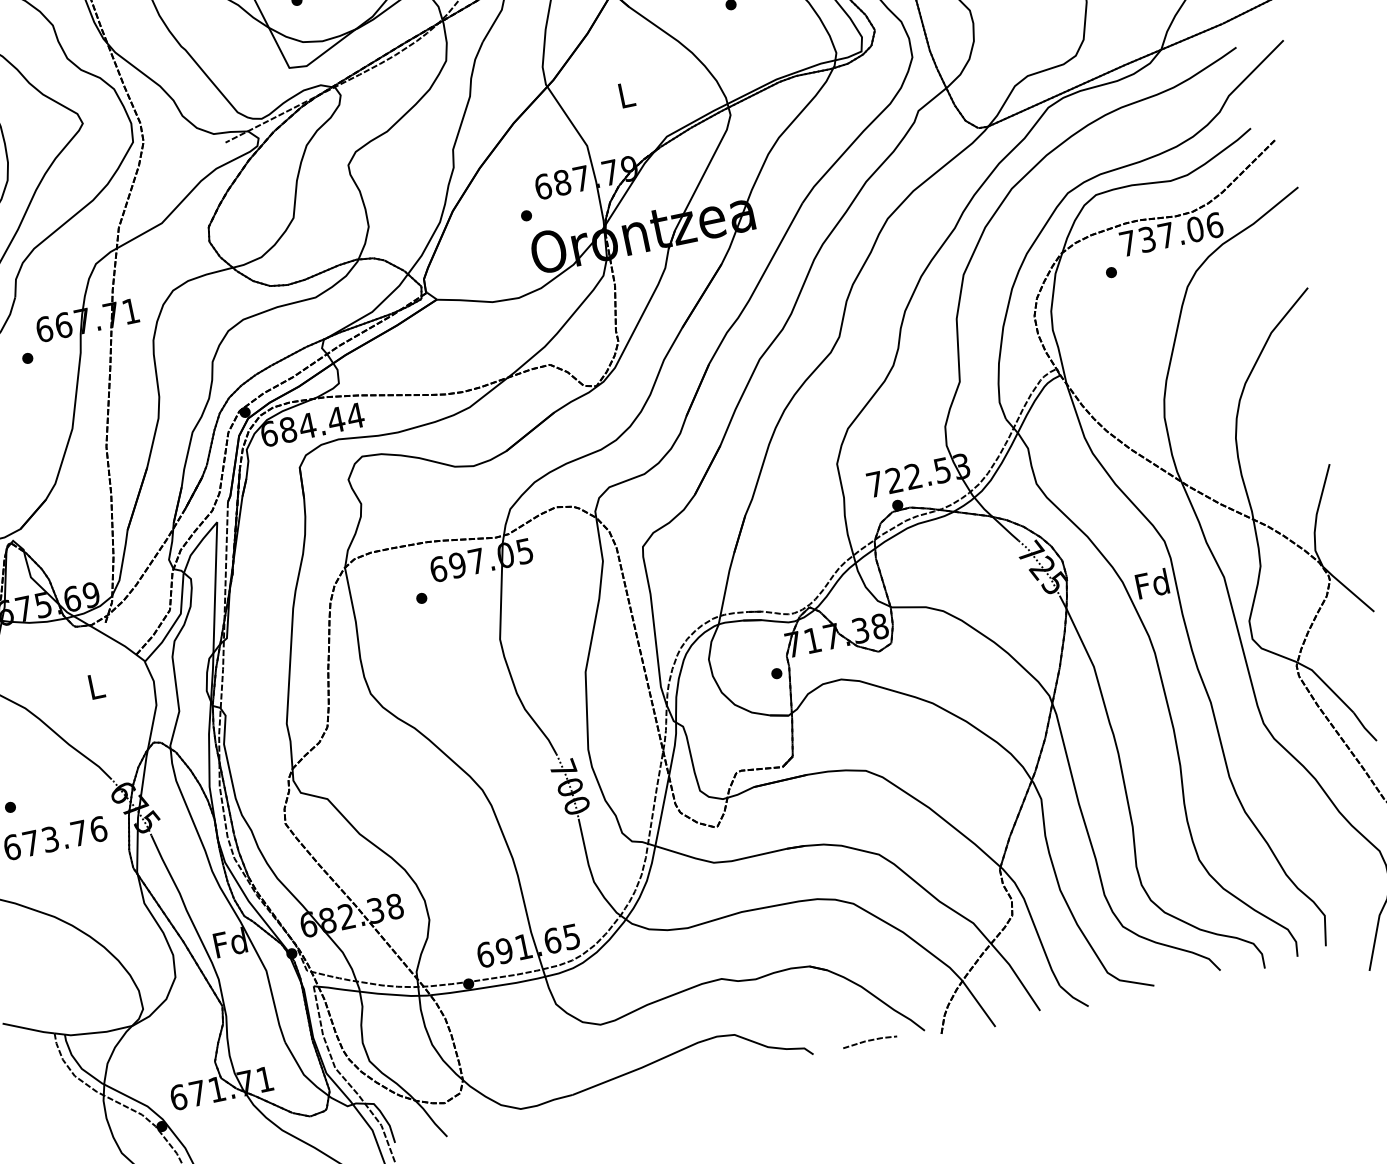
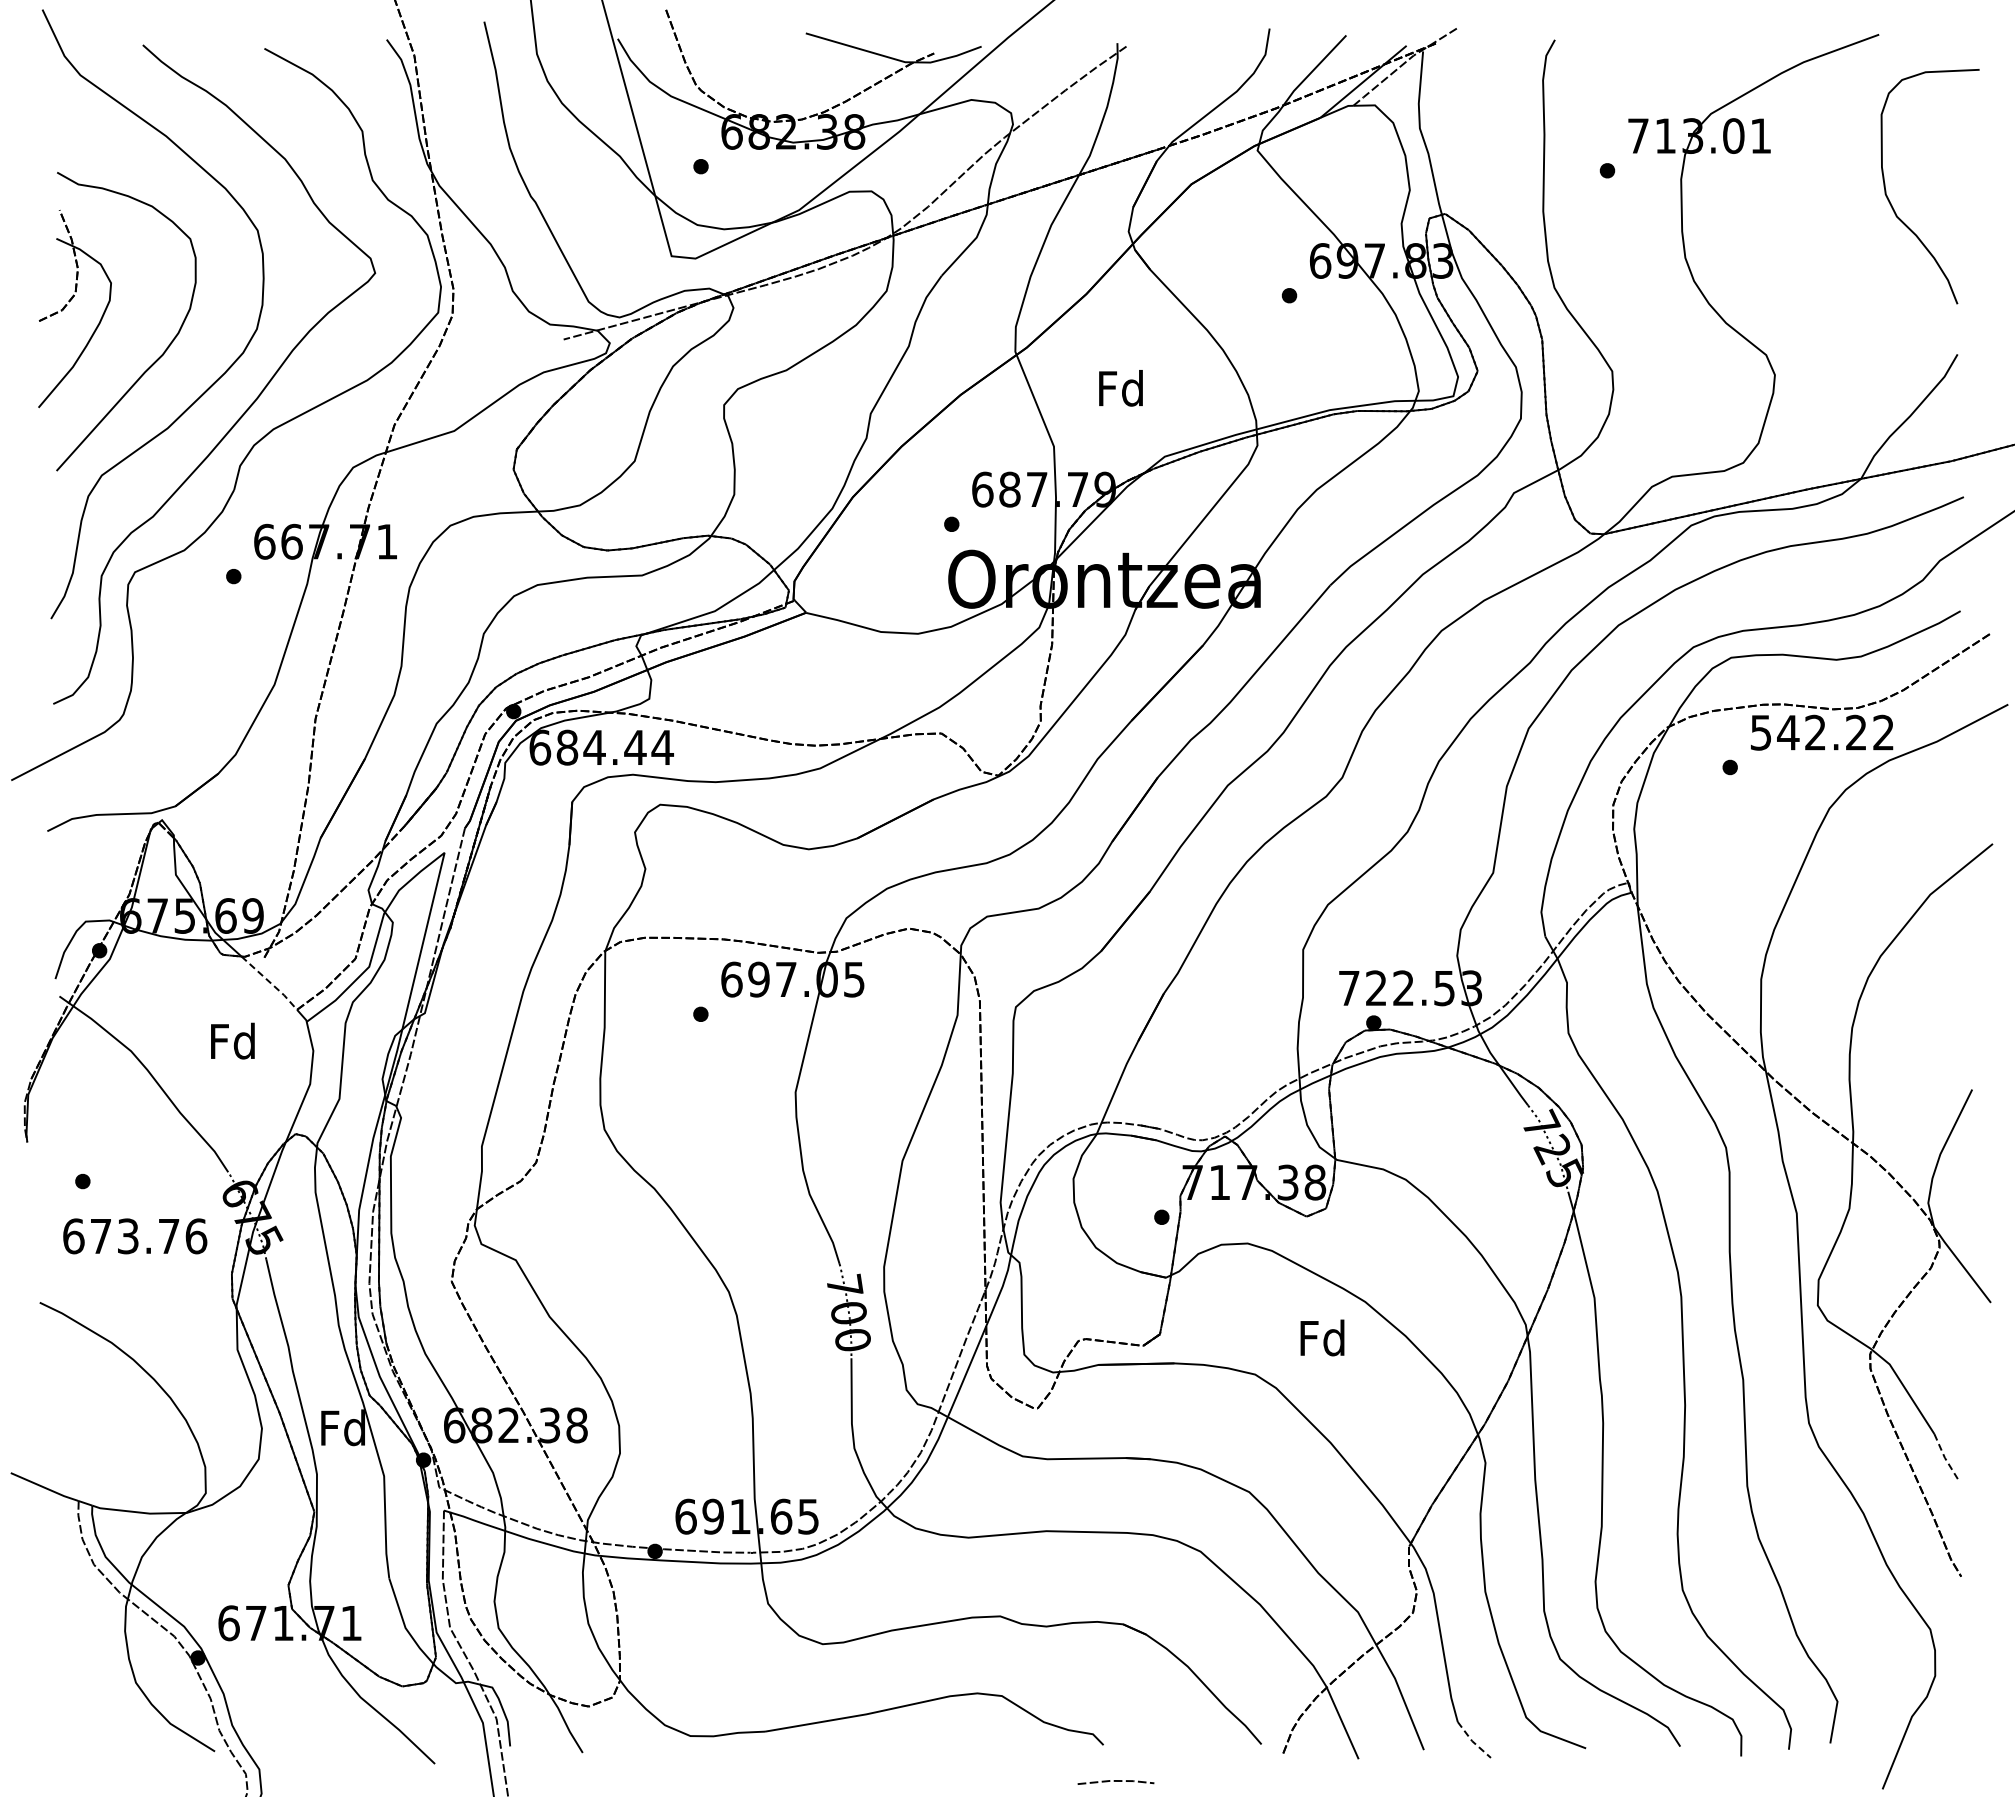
text: (625, 95) -> (1120, 388), L -> Fd
text: (1171, 234) -> (1822, 732), 737.06 -> 542.22
text: (1152, 583) -> (1322, 1337), moved
line: (113, 640) -> (270, 983), solid -> dashed
text: (95, 685) -> (232, 1040), L -> Fd
line: (1364, 727) -> (1944, 1457), solid -> dashed
line: (1073, 997) -> (1472, 1741), solid -> dashed
line: (869, 1040) -> (1115, 1781), moved

